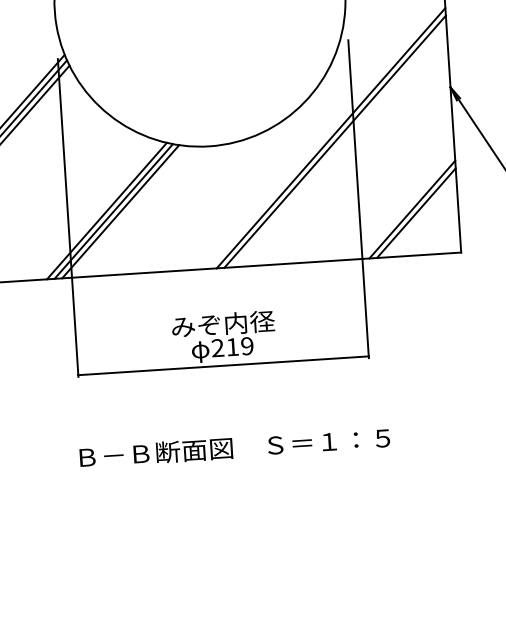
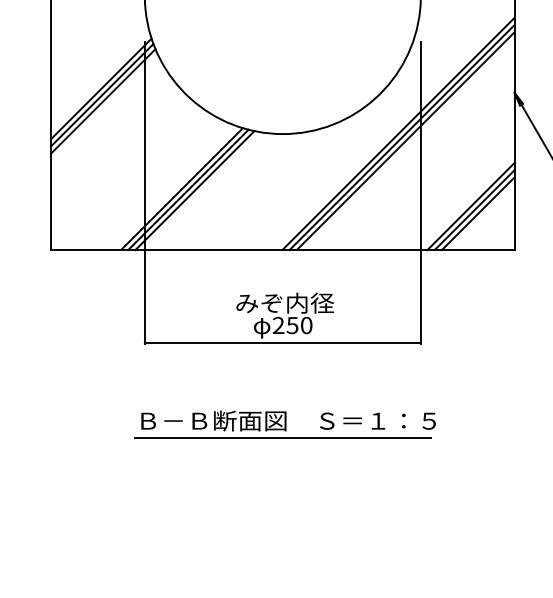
line: (338, 145) -> (405, 141), added
line: (419, 216) -> (477, 213), added
text: (239, 346) -> (299, 325), 219 -> 250
line: (229, 466) -> (282, 438), added

